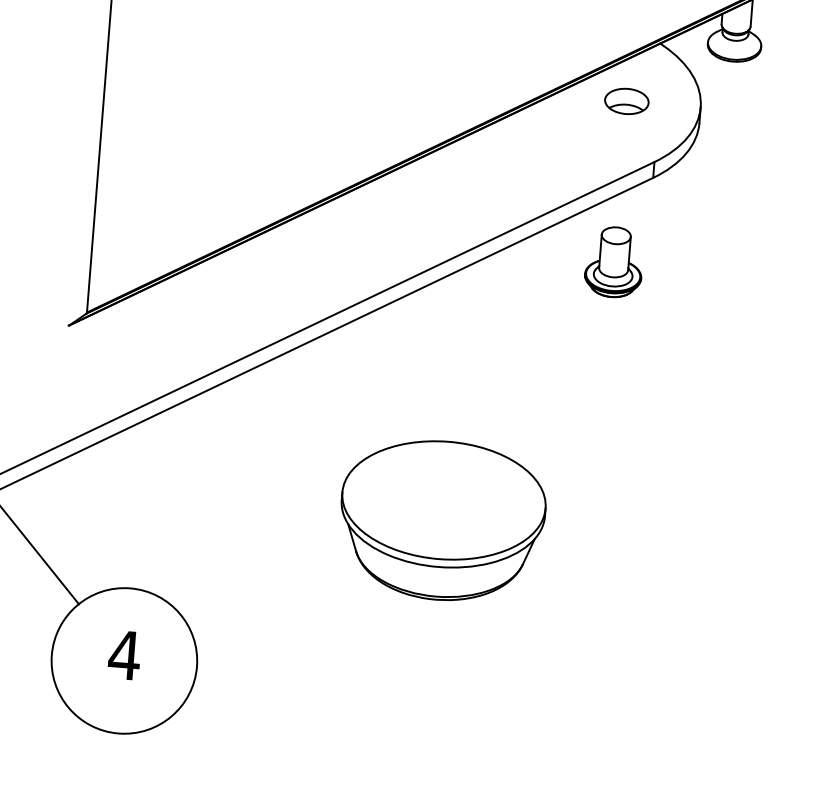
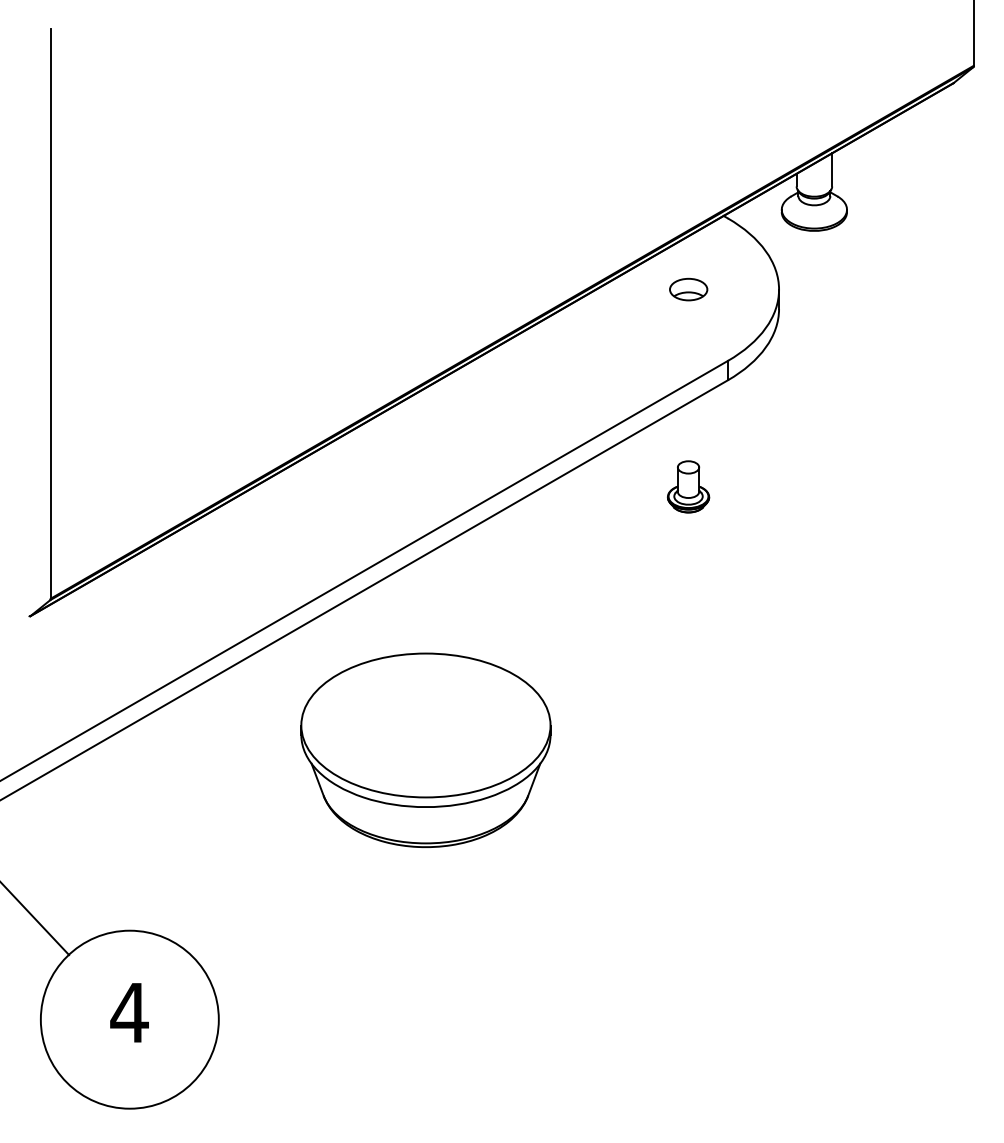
part: (626, 101) -> (688, 289), size x0.7
part: (614, 261) -> (688, 486), size x0.6
part: (442, 520) -> (425, 749), moved

